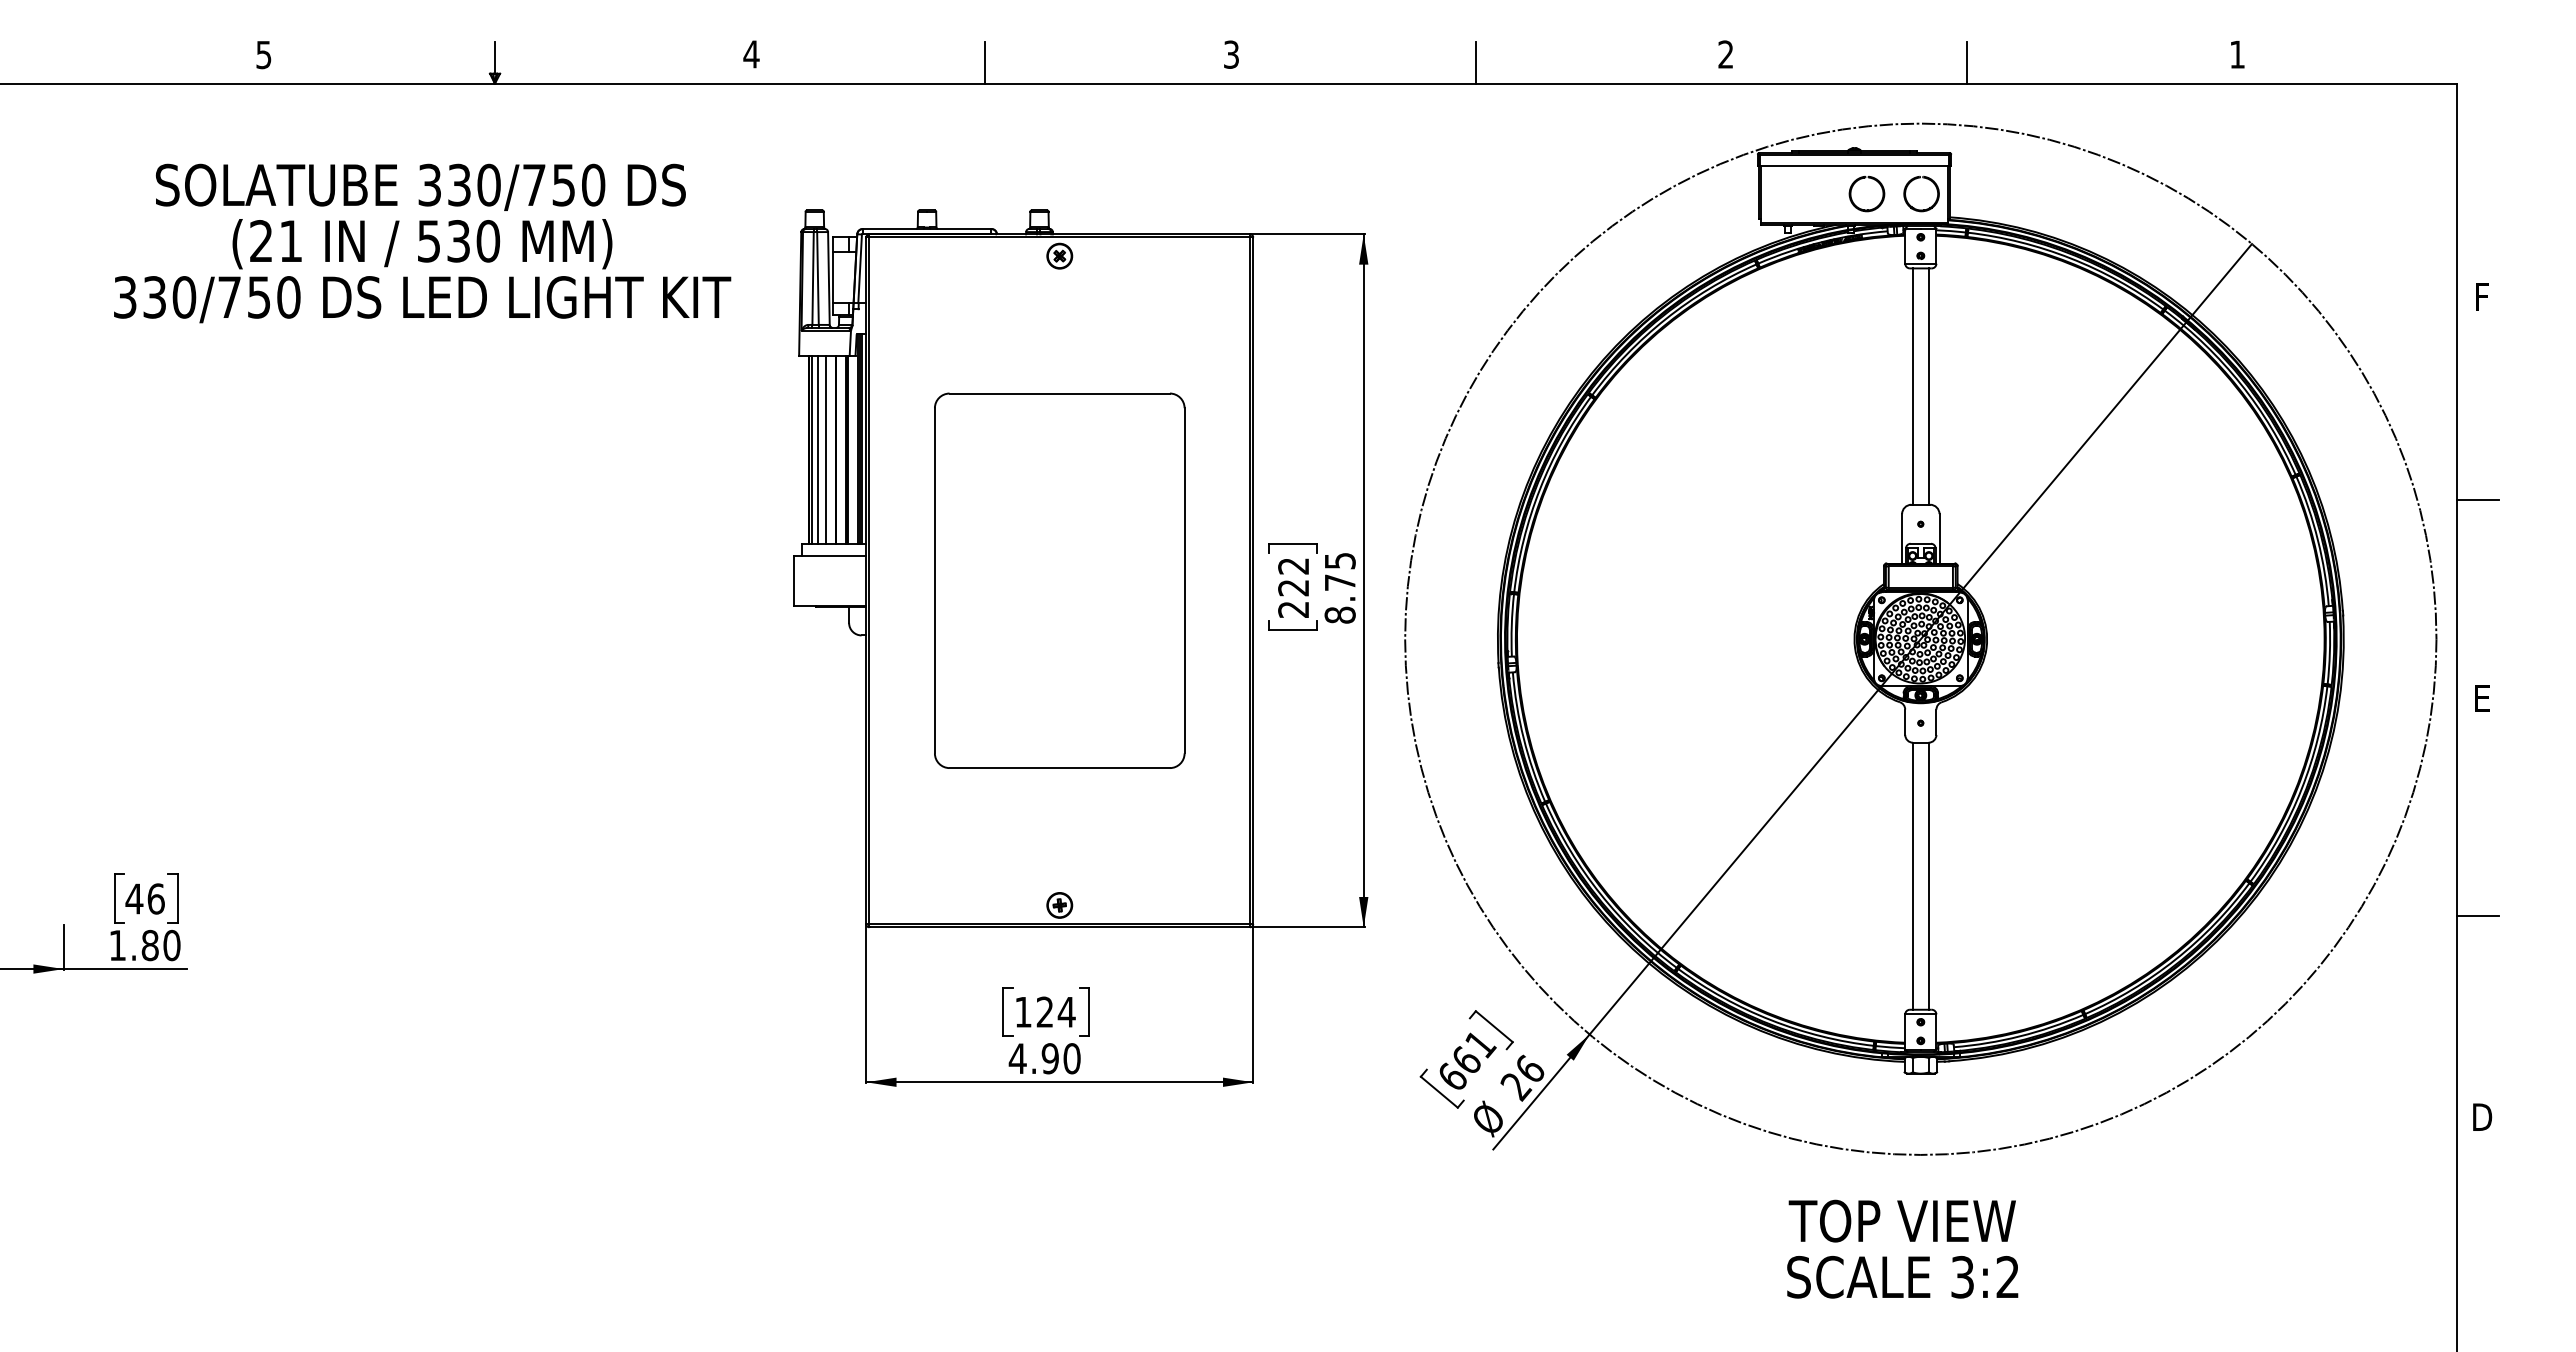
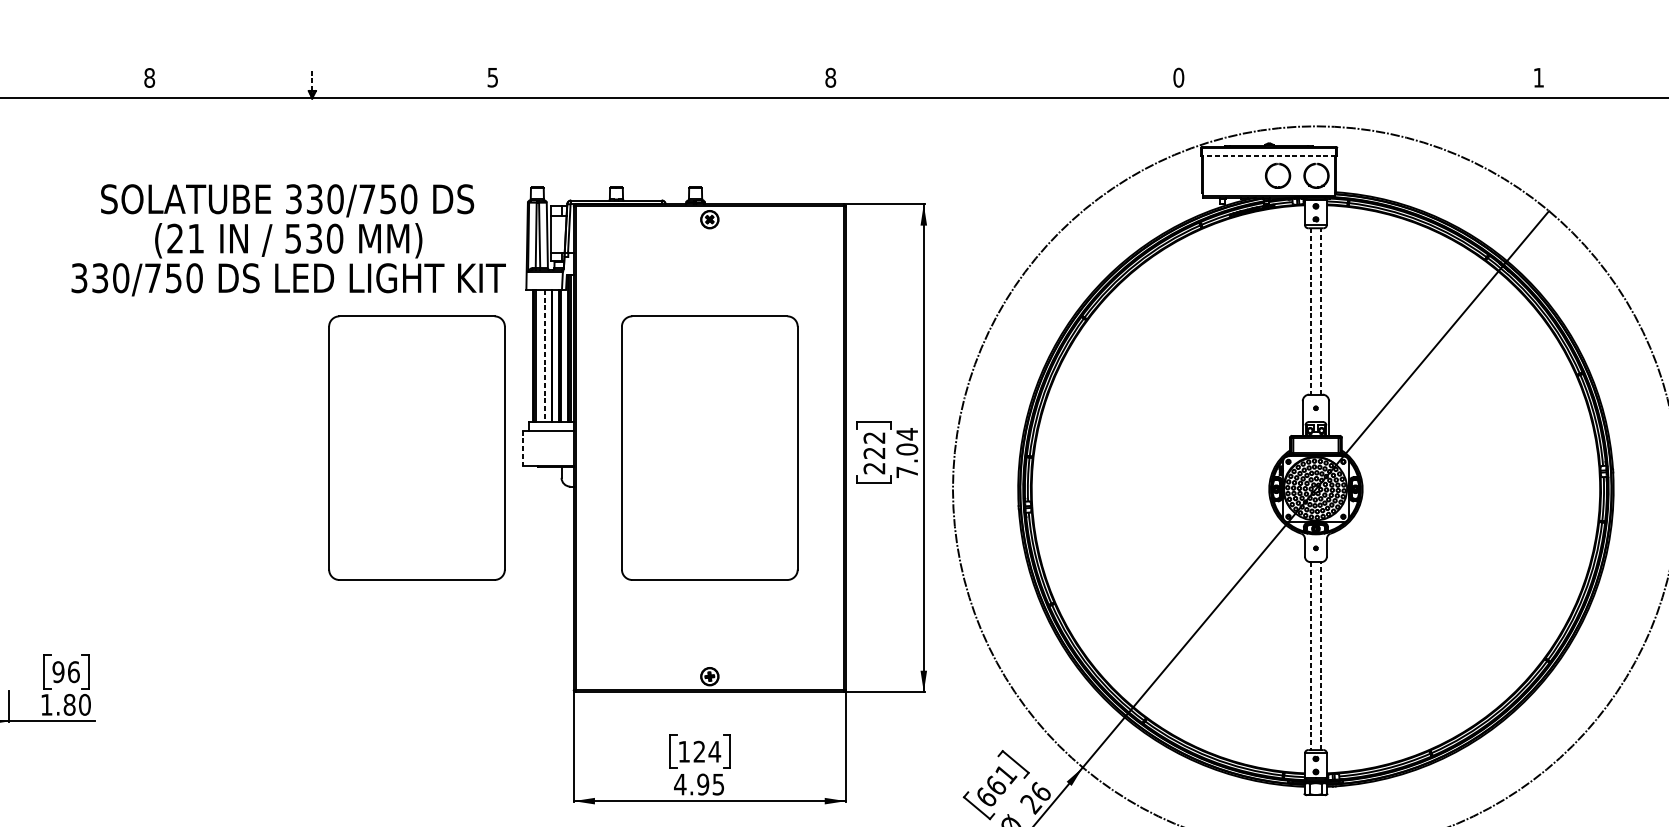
text: (263, 54) -> (149, 77), 5 -> 8
text: (751, 54) -> (492, 77), 4 -> 5
text: (1231, 54) -> (830, 77), 3 -> 8
text: (1725, 54) -> (1178, 77), 2 -> 0
line: (495, 57) -> (312, 79), solid -> dashed
line: (985, 62) -> (657, 83), removed
line: (1476, 62) -> (1003, 83), removed
line: (1966, 62) -> (1348, 83), removed
line: (1854, 166) -> (1269, 156), solid -> dashed
text: (422, 243) -> (288, 240), moved
line: (1928, 386) -> (1321, 311), solid -> dashed
line: (1913, 387) -> (1310, 312), solid -> dashed
line: (817, 450) -> (539, 356), removed
line: (825, 450) -> (544, 356), solid -> dashed
part: (643, 580) -> (416, 447), added
line: (794, 580) -> (523, 447), solid -> dashed
text: (1339, 587) -> (906, 452), 8.75 -> 7.04
line: (1913, 876) -> (1310, 656), solid -> dashed
line: (1928, 876) -> (1321, 656), solid -> dashed
text: (134, 898) -> (58, 671), 46 -> 96
text: (1071, 1058) -> (718, 784), 4.90 -> 4.95

